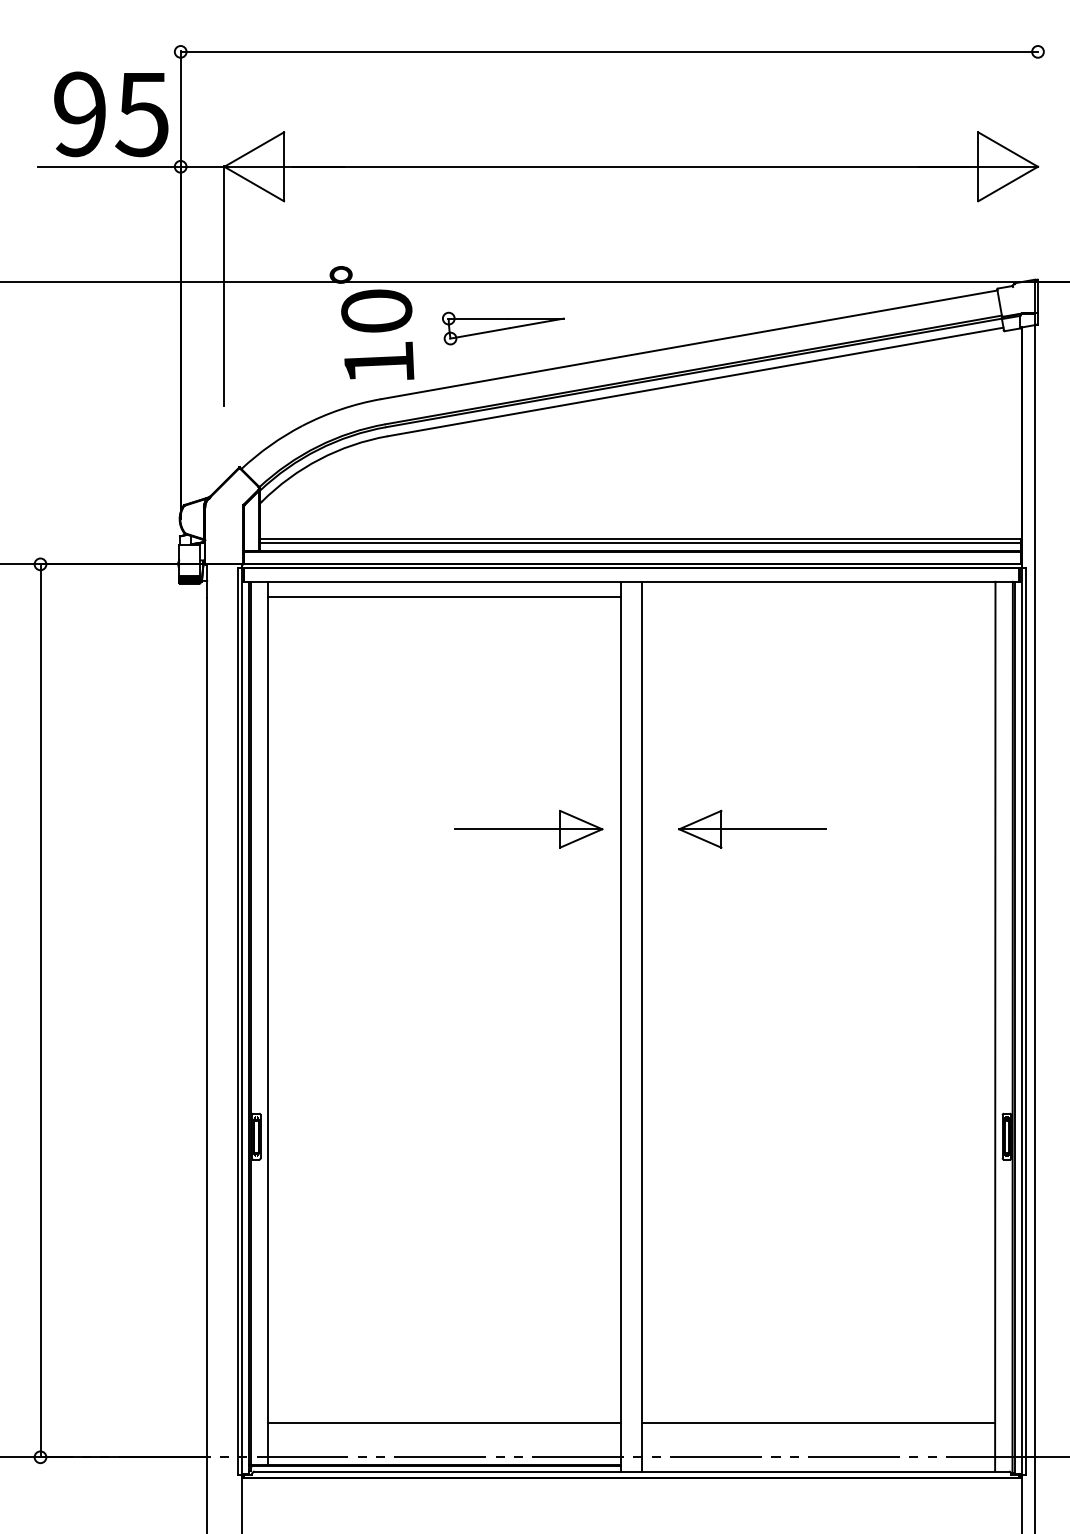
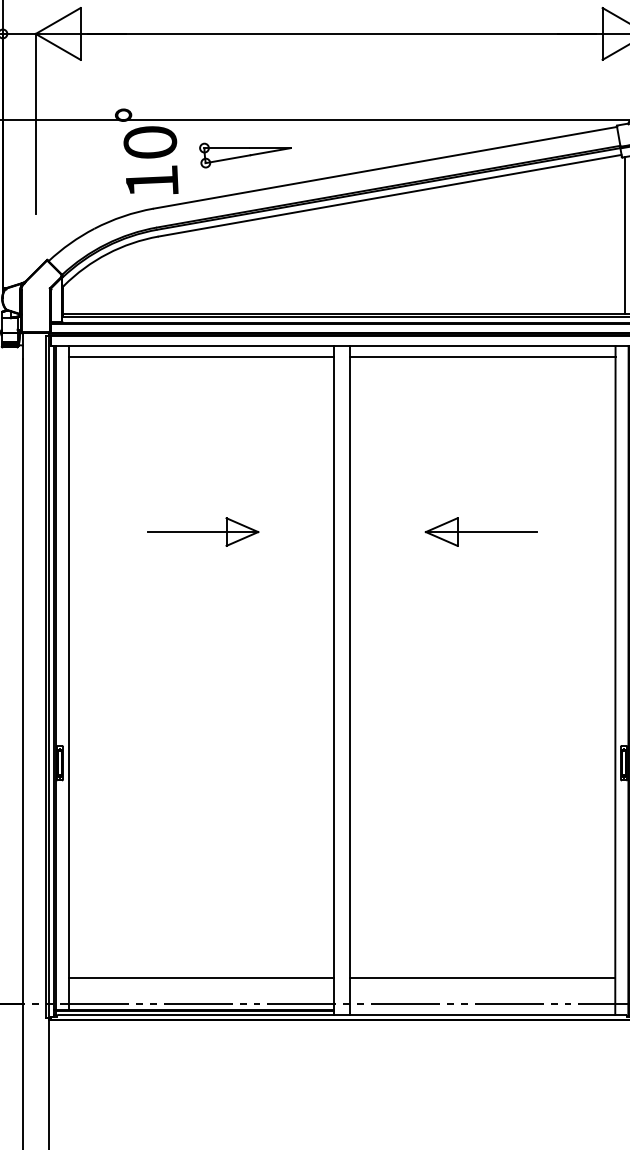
line: (1008, 434) -> (625, 235), added
line: (818, 596) -> (482, 357), added
part: (528, 828) -> (202, 531), moved
part: (752, 828) -> (480, 531), moved

